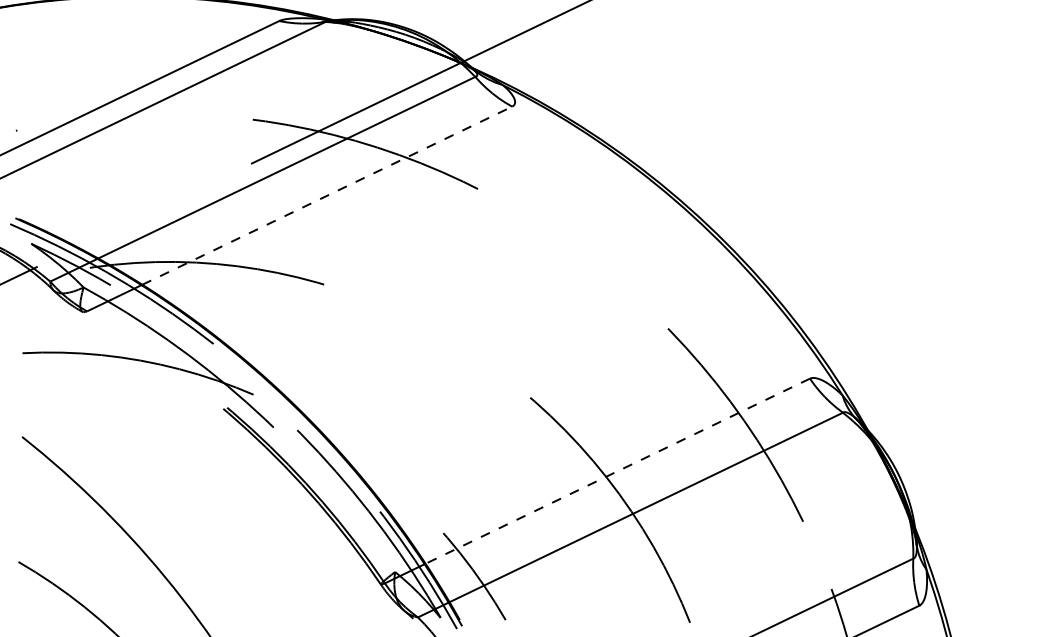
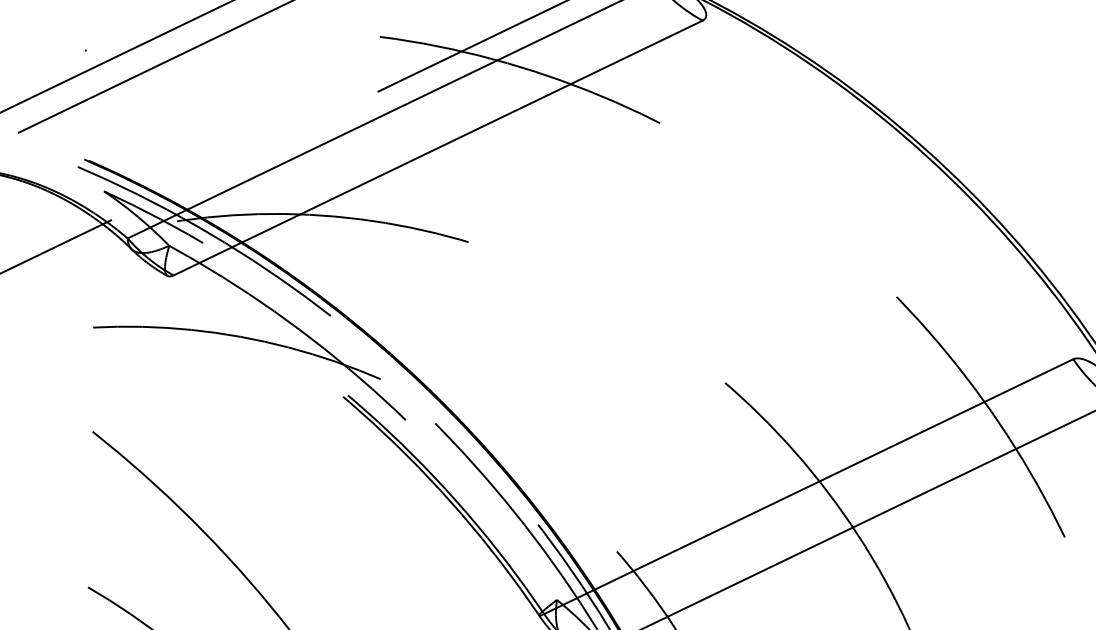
line: (327, 195) -> (472, 131), dashed -> solid
line: (617, 471) -> (833, 474), dashed -> solid

